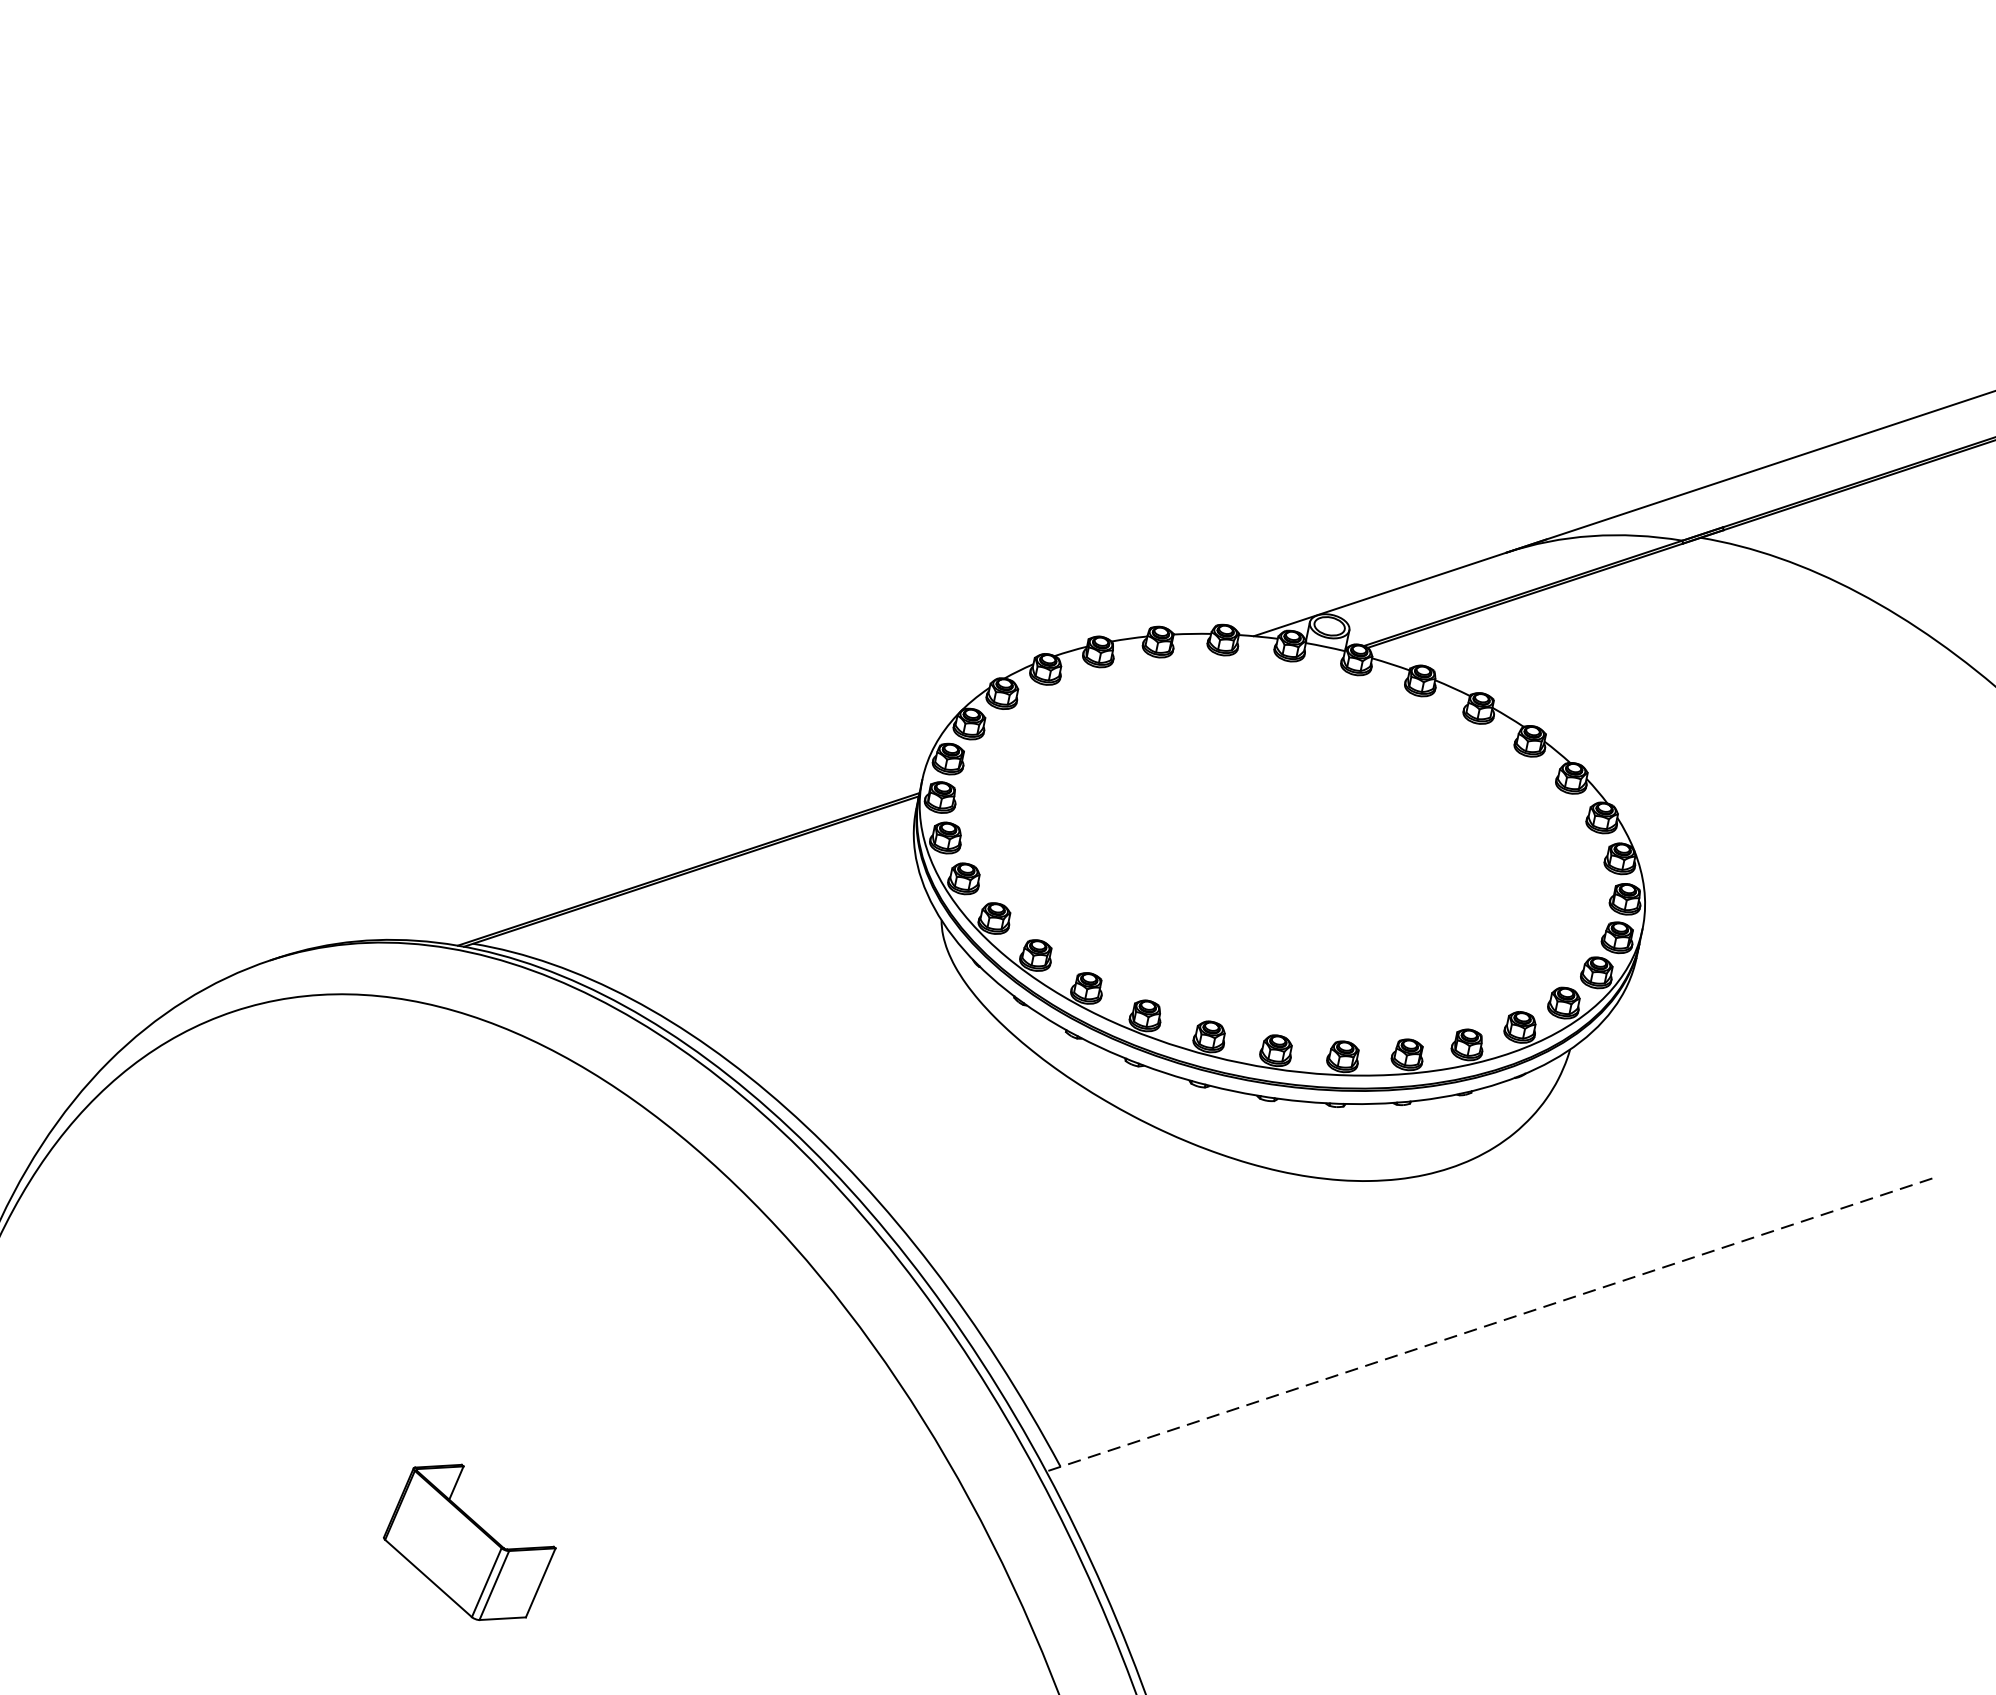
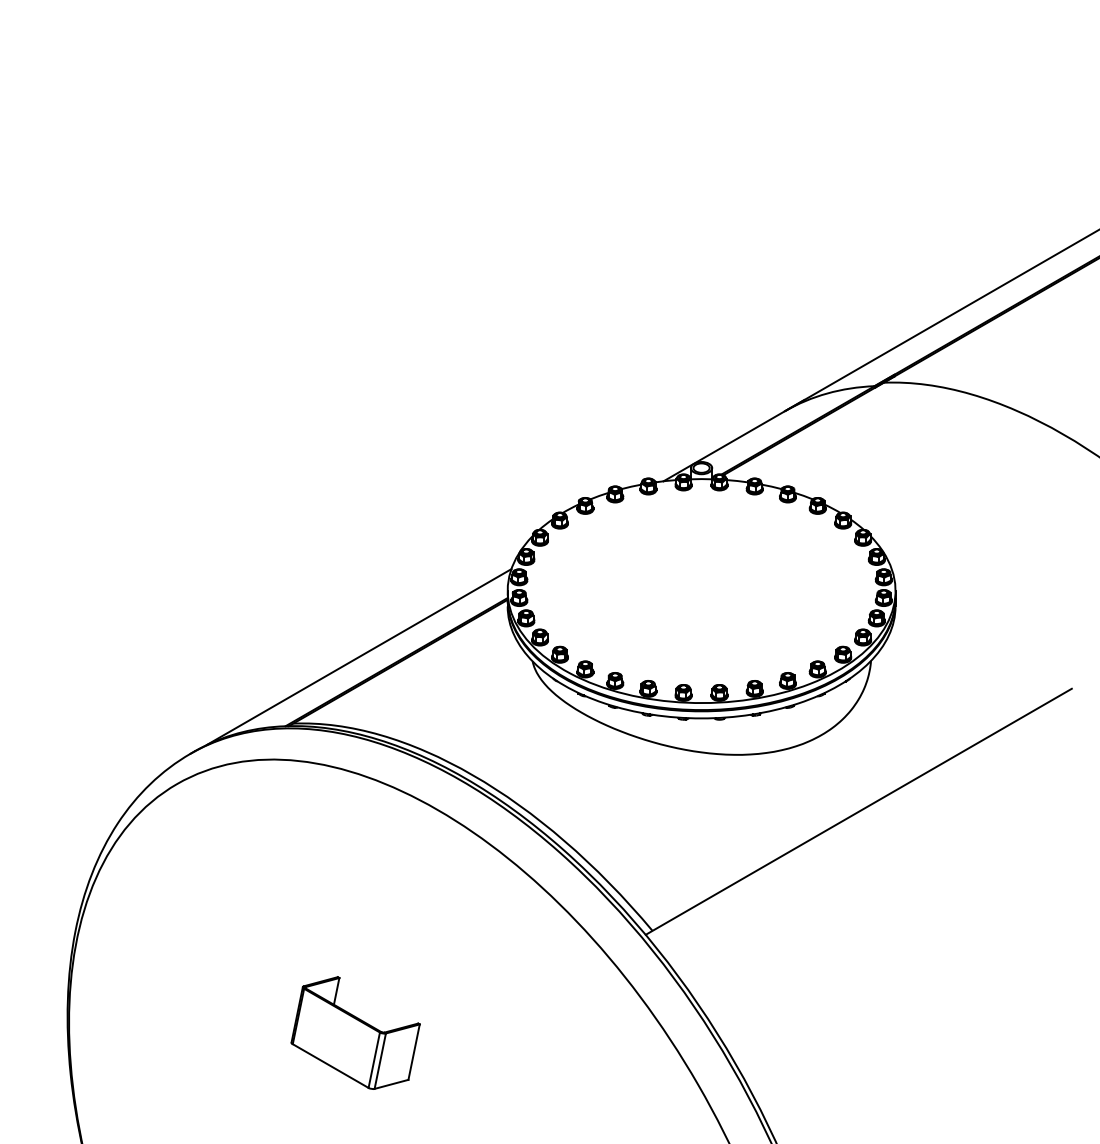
line: (620, 844) -> (358, 656), added
line: (1488, 1326) -> (858, 812), dashed -> solid
part: (469, 1541) -> (355, 1032), size x1.43

